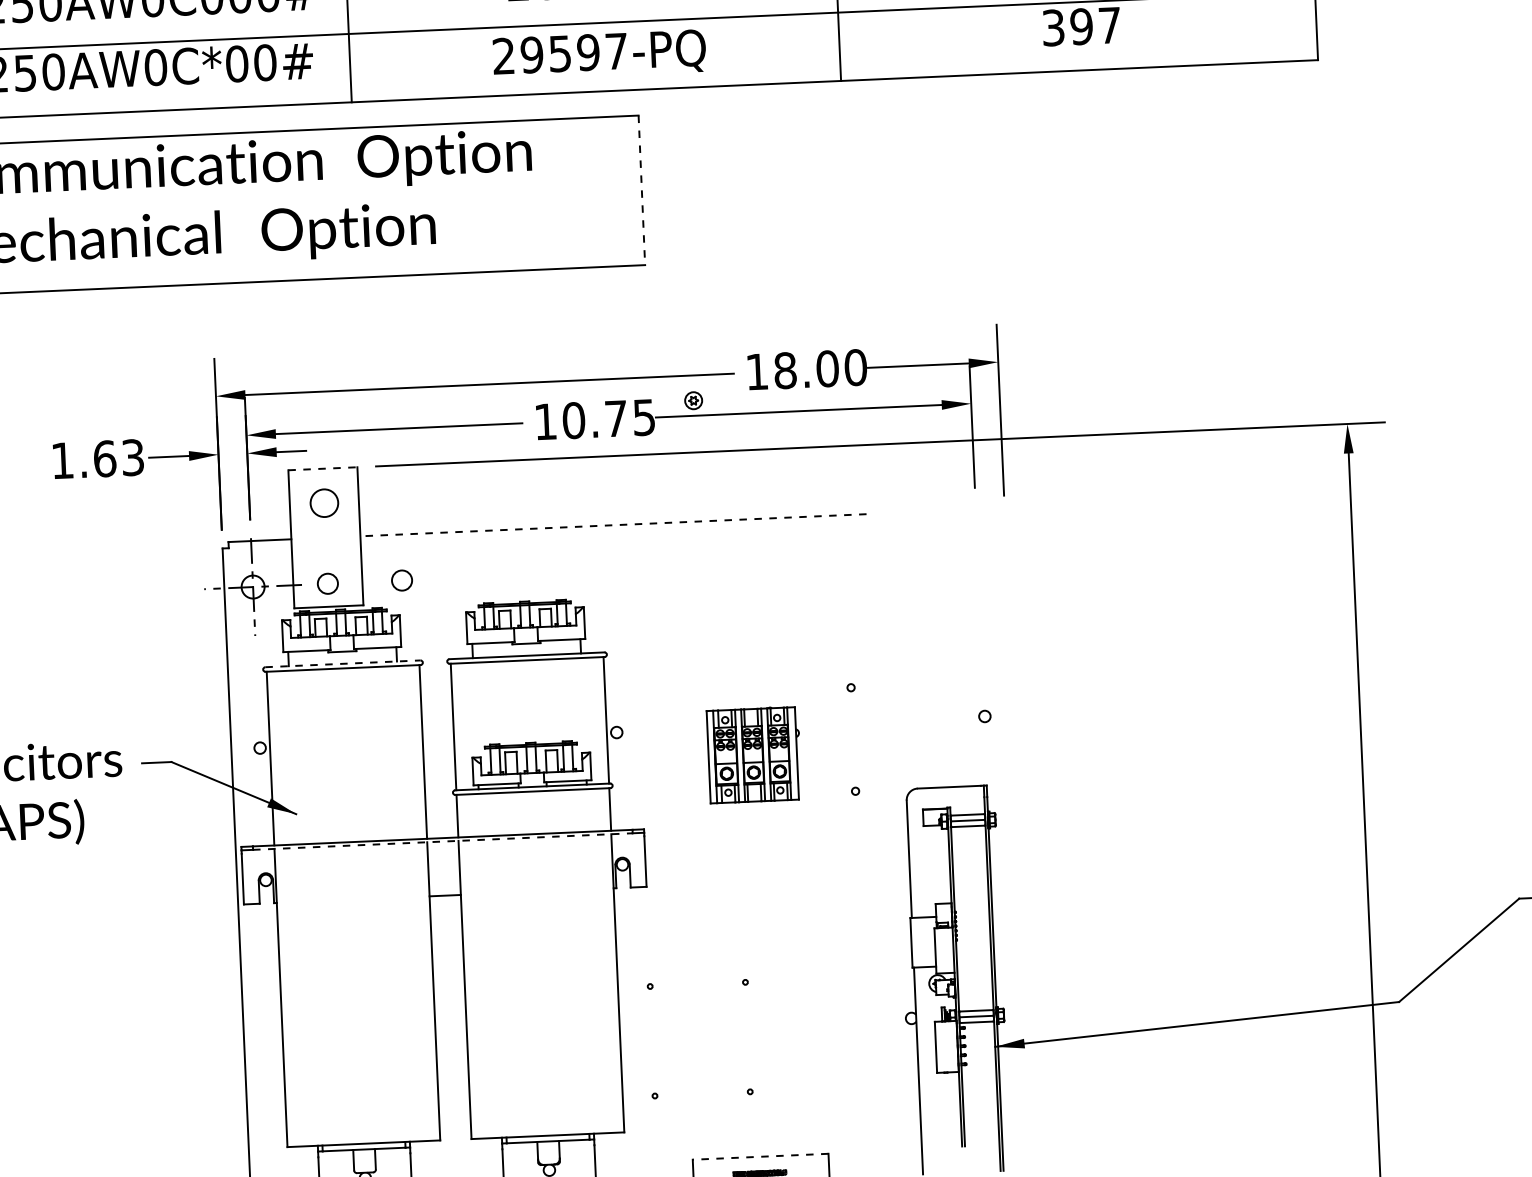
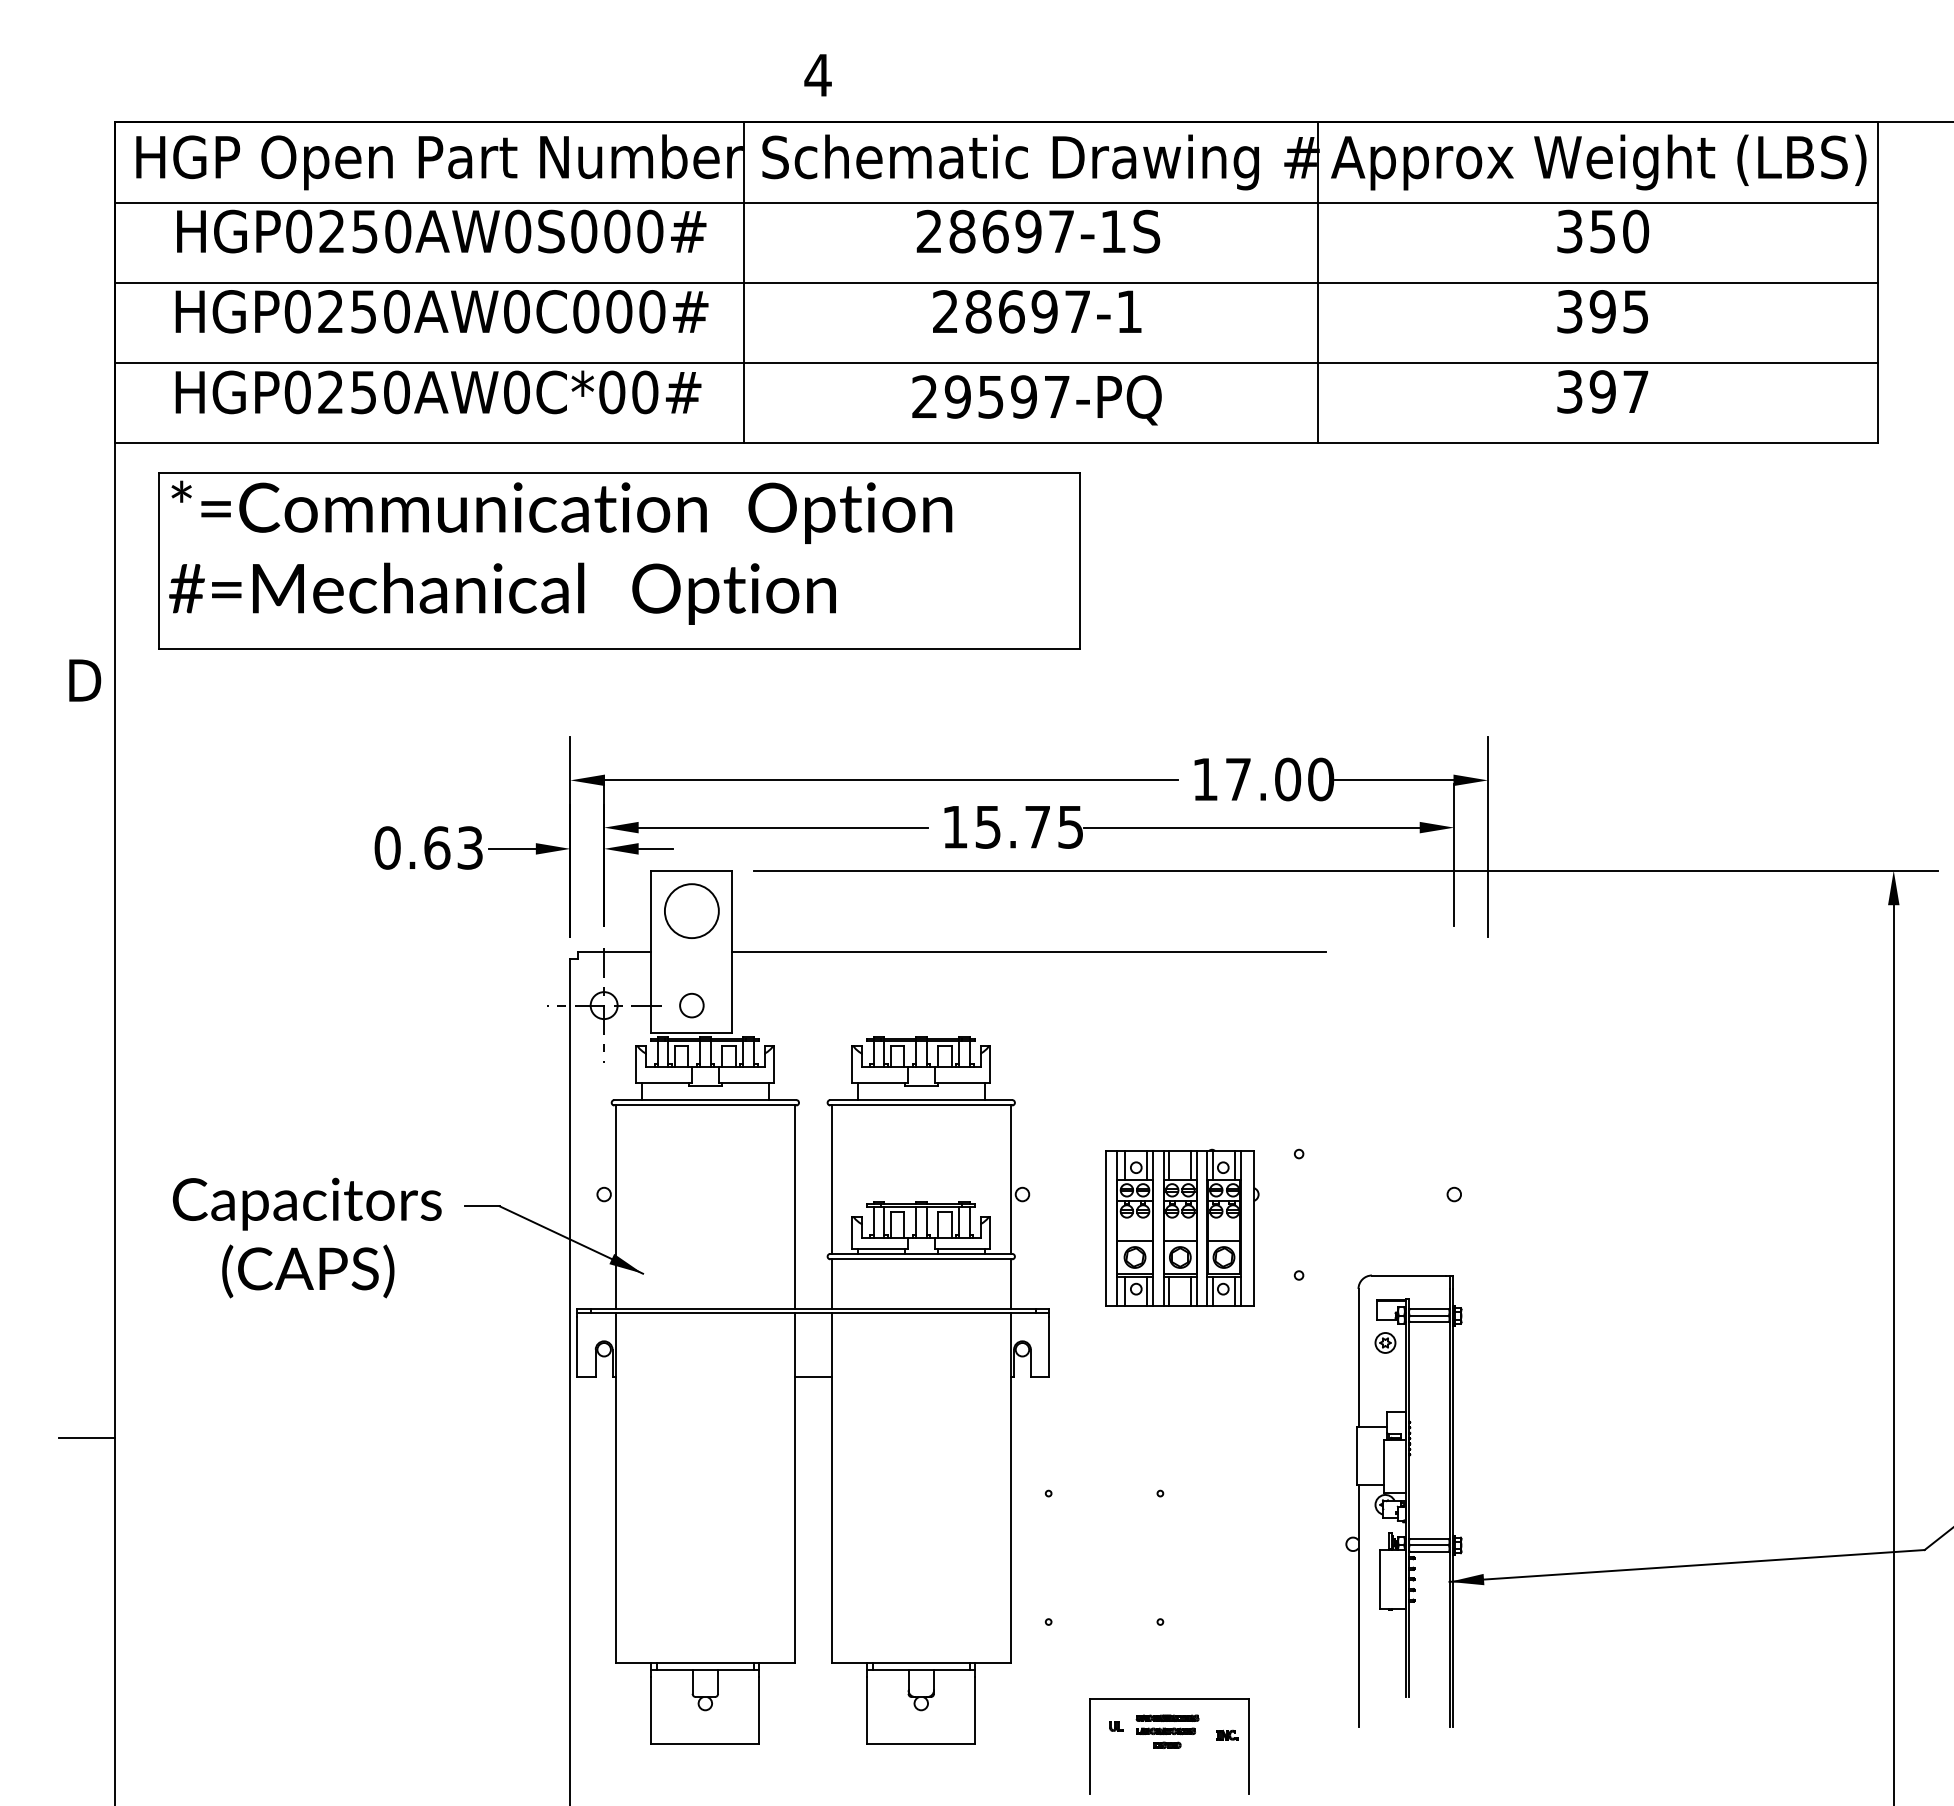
line: (641, 190) -> (1079, 561), dashed -> solid
text: (785, 370) -> (1238, 779), 18.00 -> 17.00
part: (693, 400) -> (1385, 1342), moved
text: (574, 420) -> (988, 826), 10.75 -> 15.75
text: (62, 460) -> (387, 847), 1.63 -> 0.63
line: (323, 468) -> (692, 870), dashed -> solid
circle: (324, 502) -> (691, 910), size x1.67
line: (613, 525) -> (1029, 951), dashed -> solid
circle: (401, 580) -> (778, 1005), removed
line: (343, 664) -> (705, 1100), dashed -> solid
part: (754, 754) -> (1182, 1227), size x1.43
line: (443, 841) -> (813, 1313), dashed -> solid
line: (760, 1156) -> (1169, 1698), dashed -> solid

